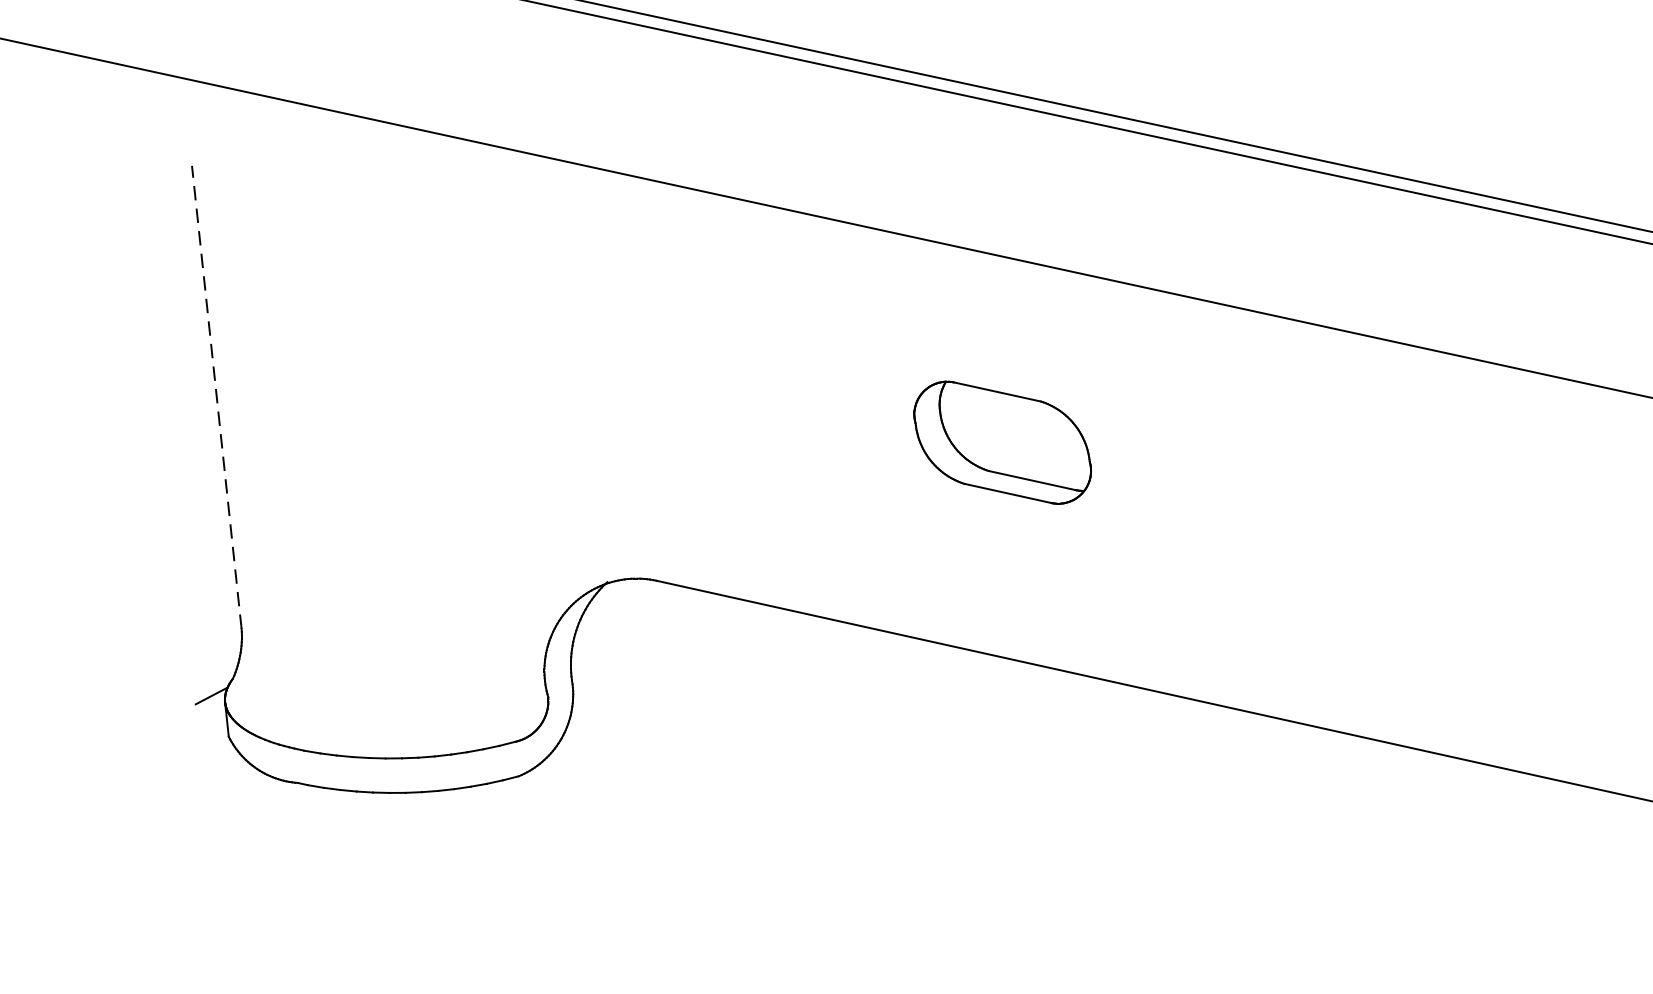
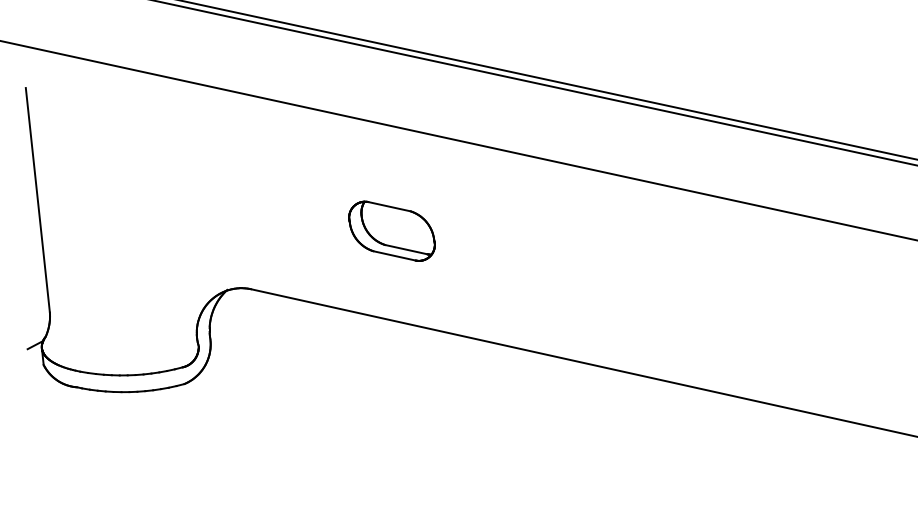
line: (216, 397) -> (37, 200), dashed -> solid
part: (1001, 441) -> (391, 230), moved

